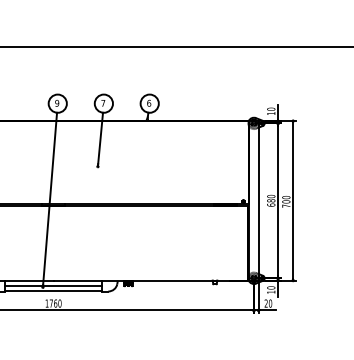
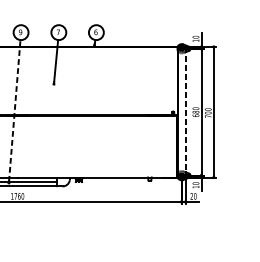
line: (50, 199) -> (15, 111), solid -> dashed
line: (258, 200) -> (185, 111), solid -> dashed

